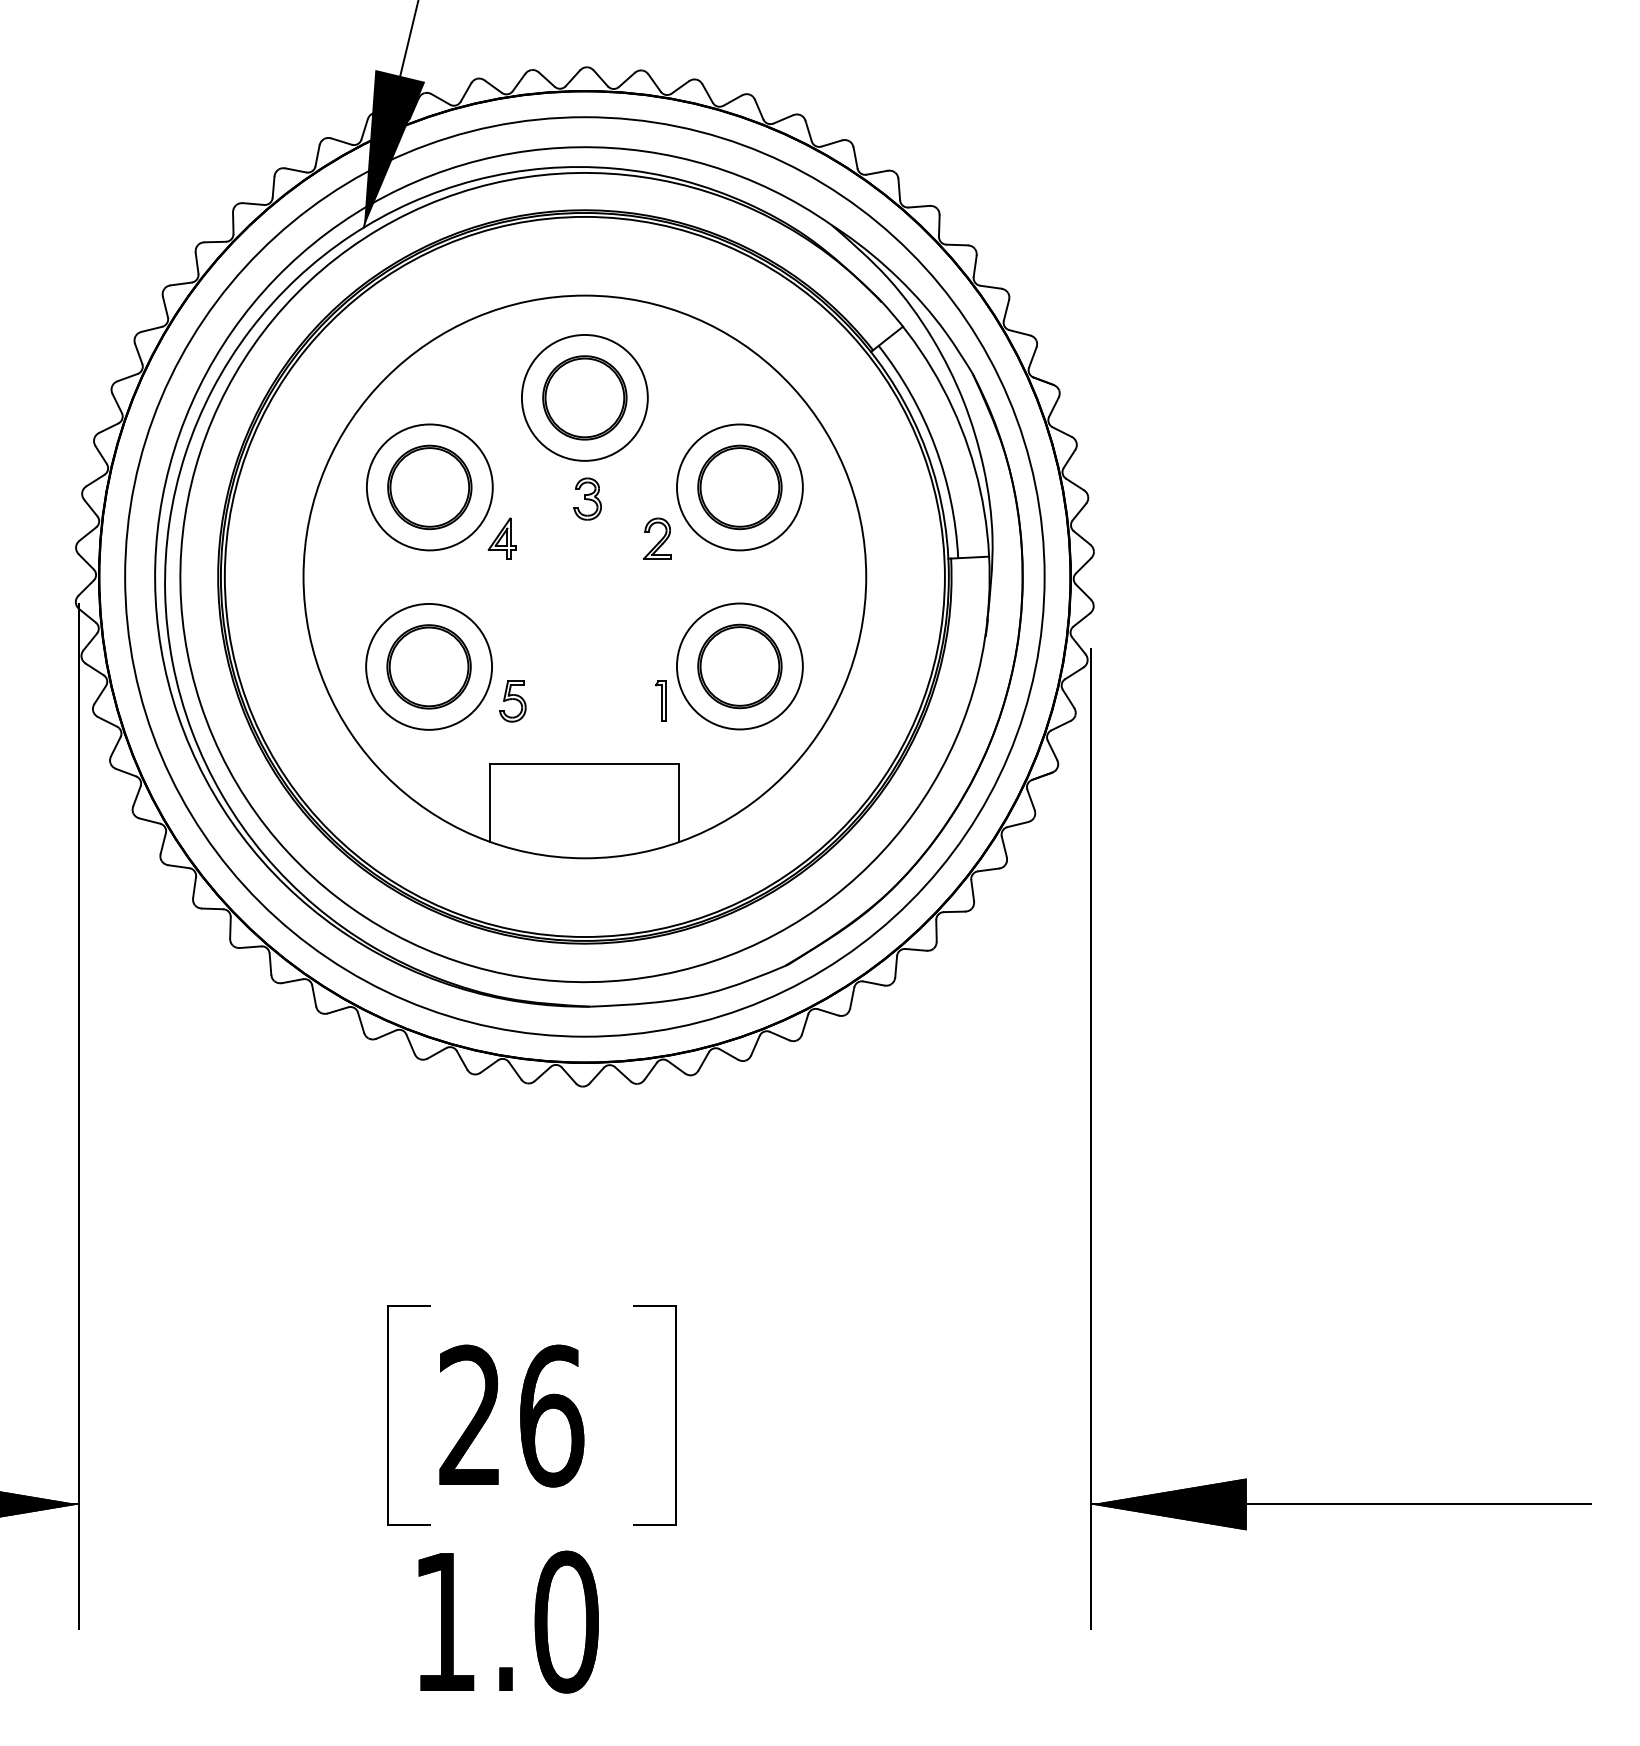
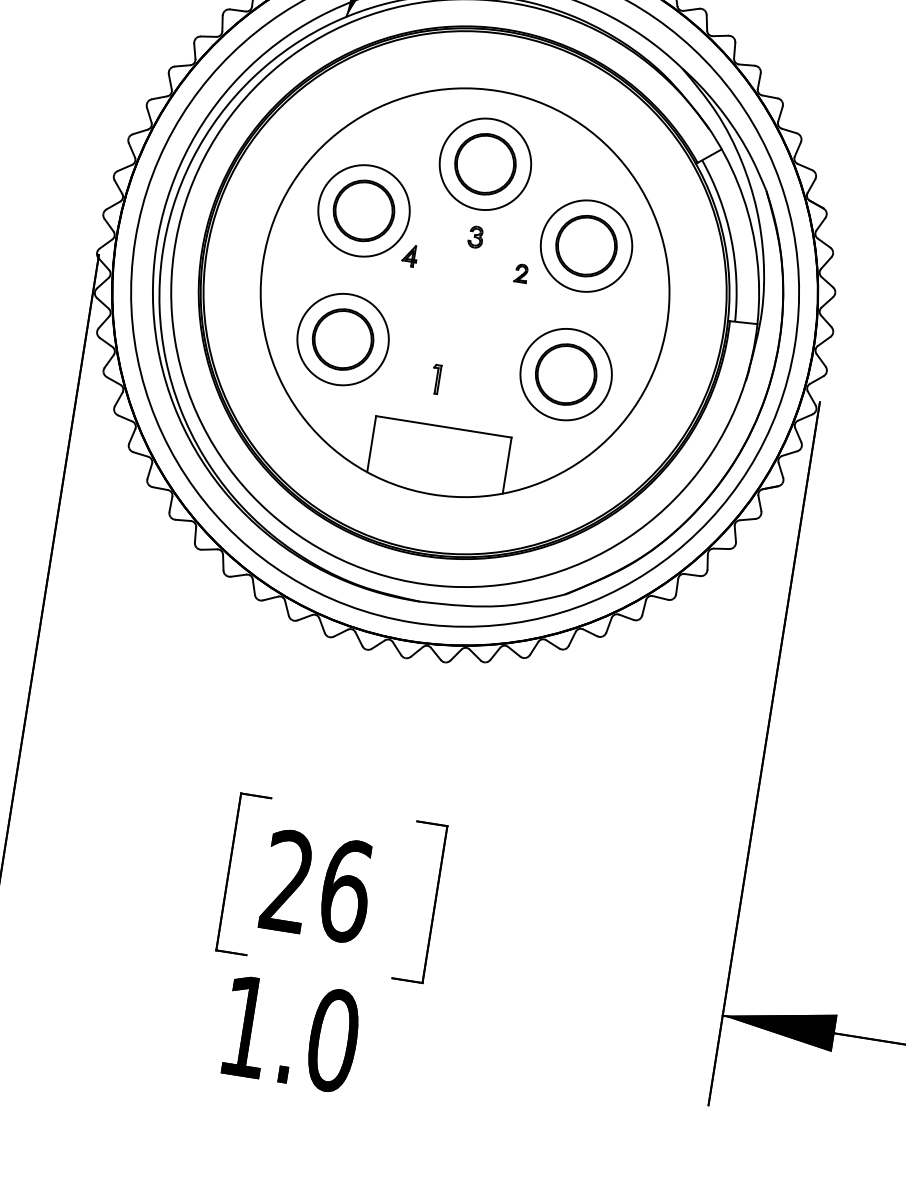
part: (587, 498) -> (475, 236), size x0.7
part: (501, 538) -> (409, 255), size x0.7
part: (656, 538) -> (520, 273), size x0.6
part: (660, 700) -> (435, 378), moved
part: (512, 701) -> (399, 373), removed

